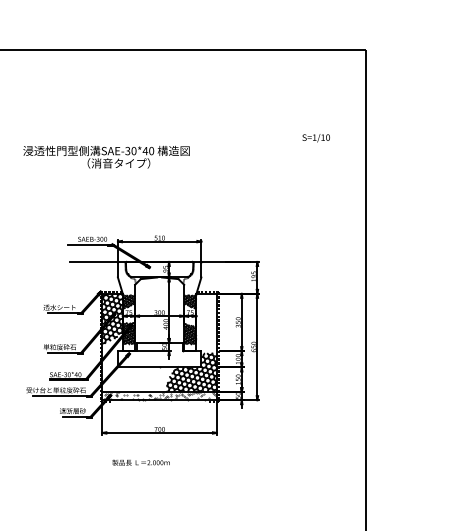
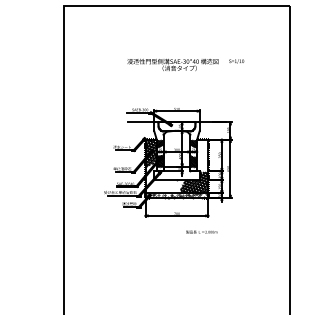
text: (315, 138) -> (236, 61), moved
text: (105, 156) -> (172, 64), moved
text: (140, 461) -> (201, 231), moved

